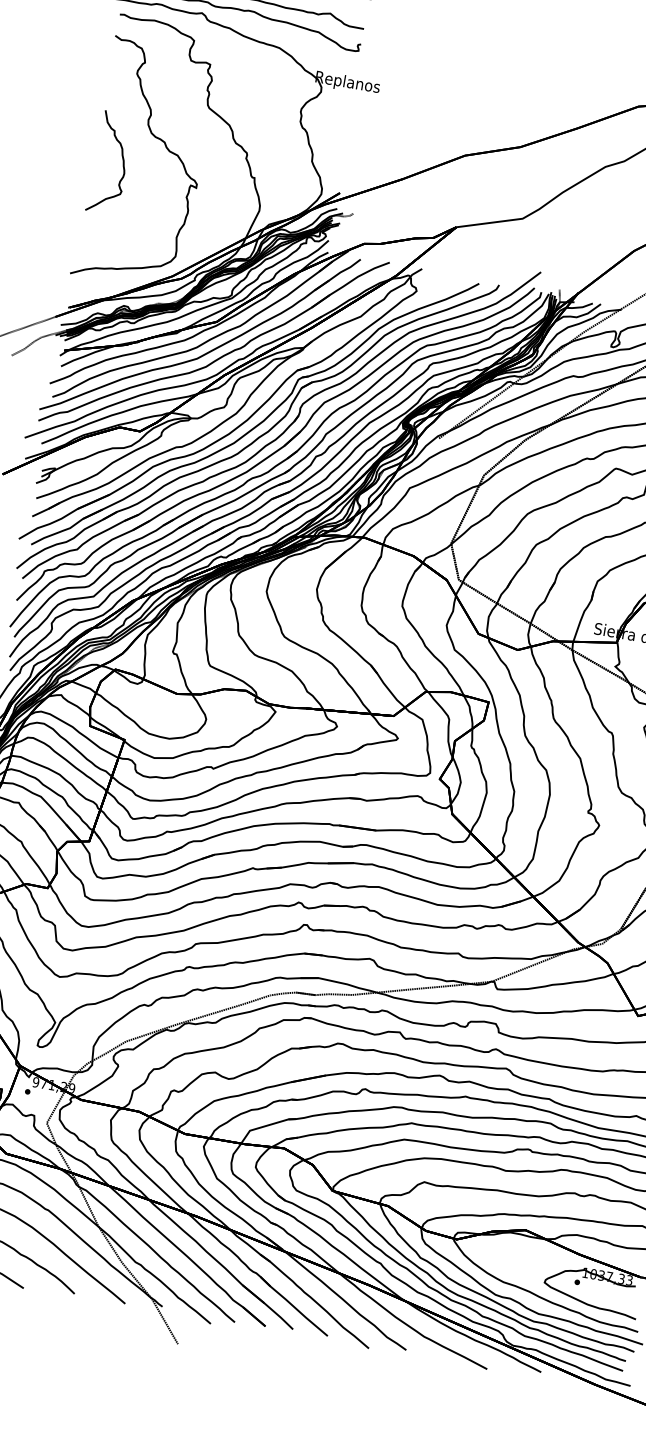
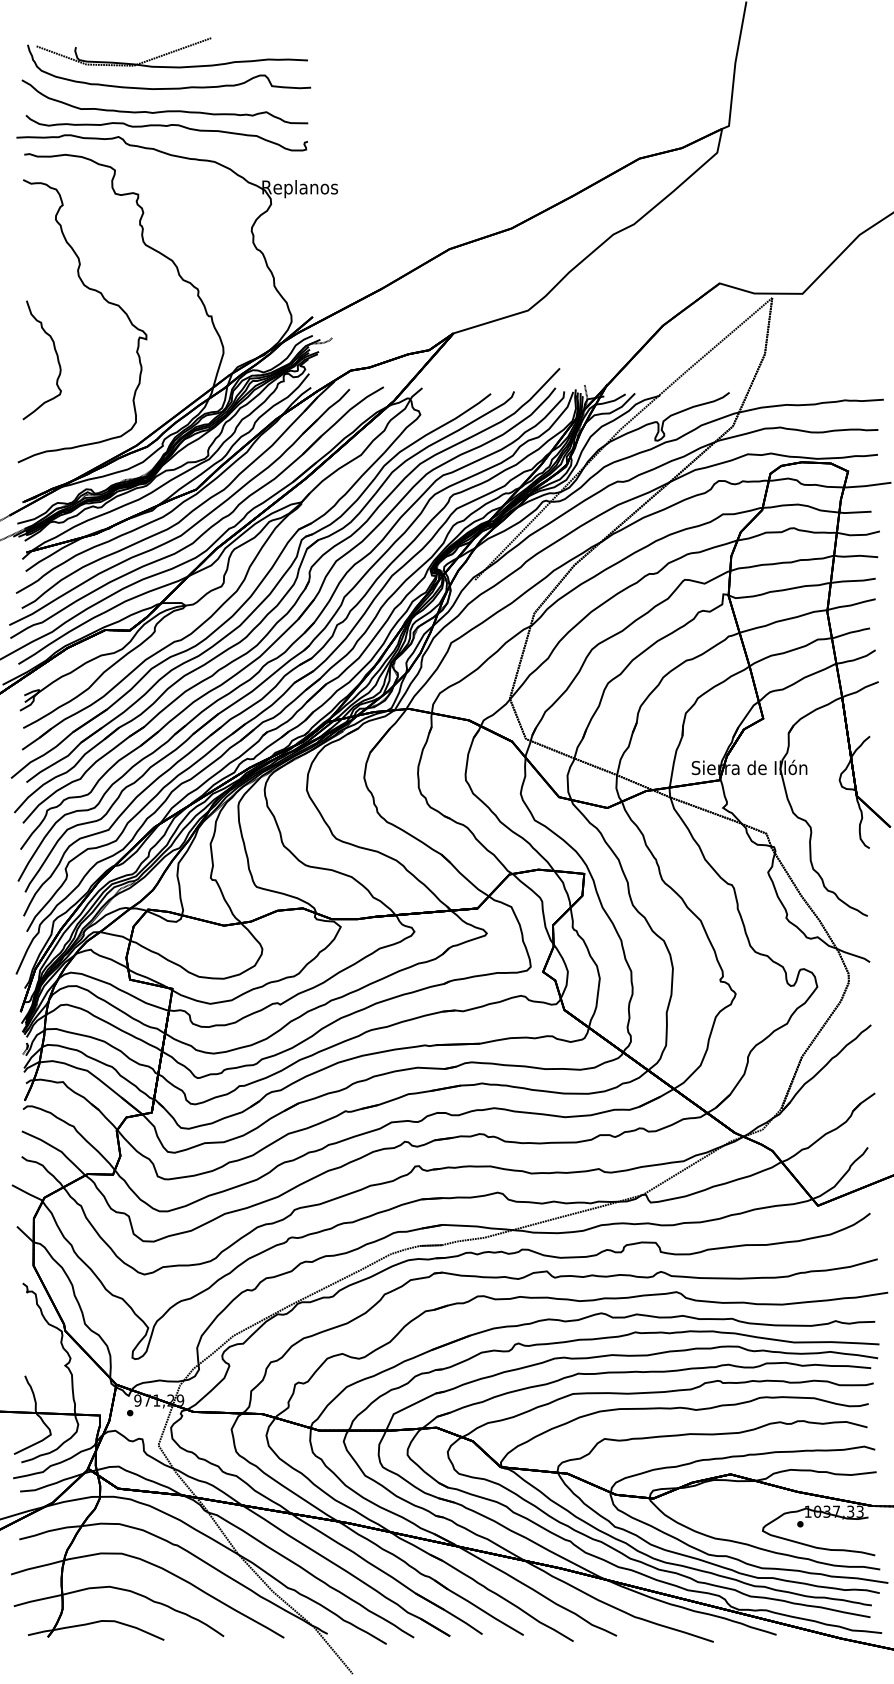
curve: (122, 161) -> (56, 356), moved

